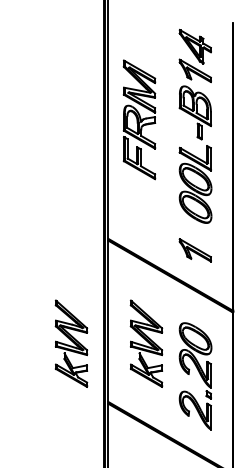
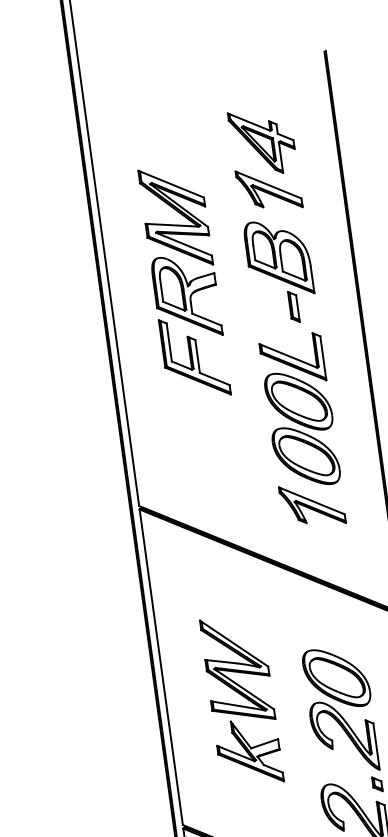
part: (139, 119) -> (184, 281), moved
part: (195, 125) -> (284, 296), moved
part: (71, 343) -> (95, 720), removed

